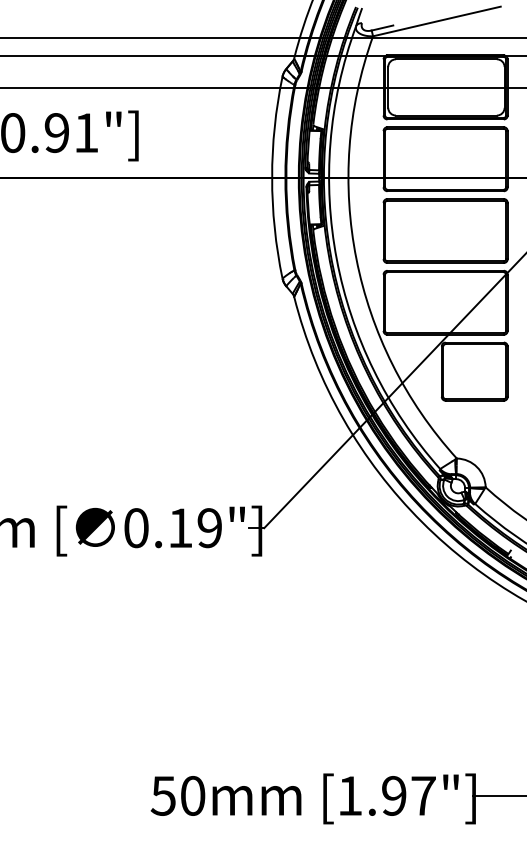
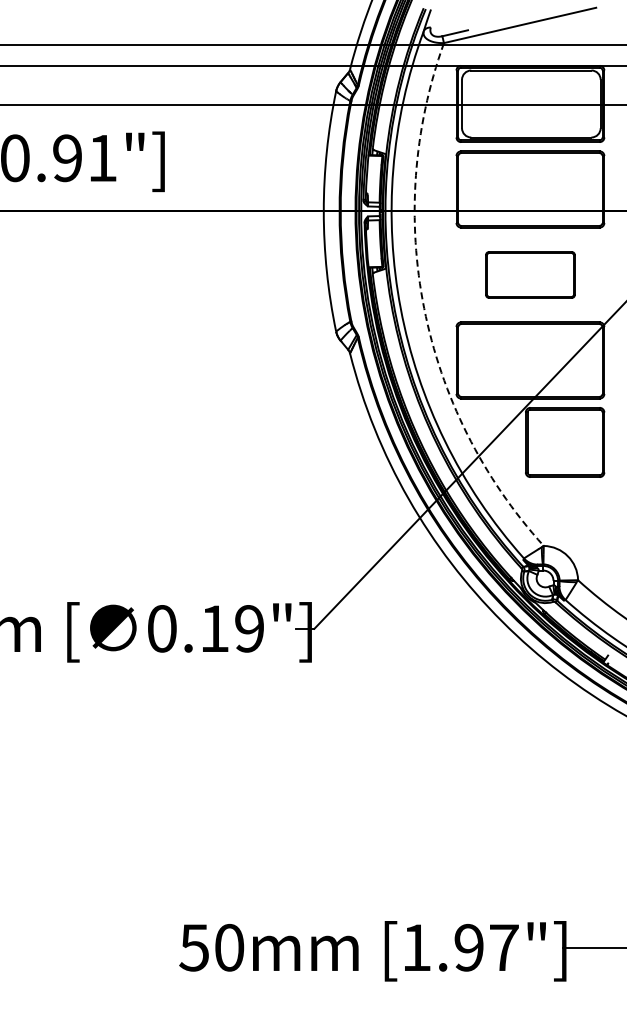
part: (445, 230) -> (530, 274), size x0.6
arc: (356, 259) -> (424, 308), solid -> dashed

